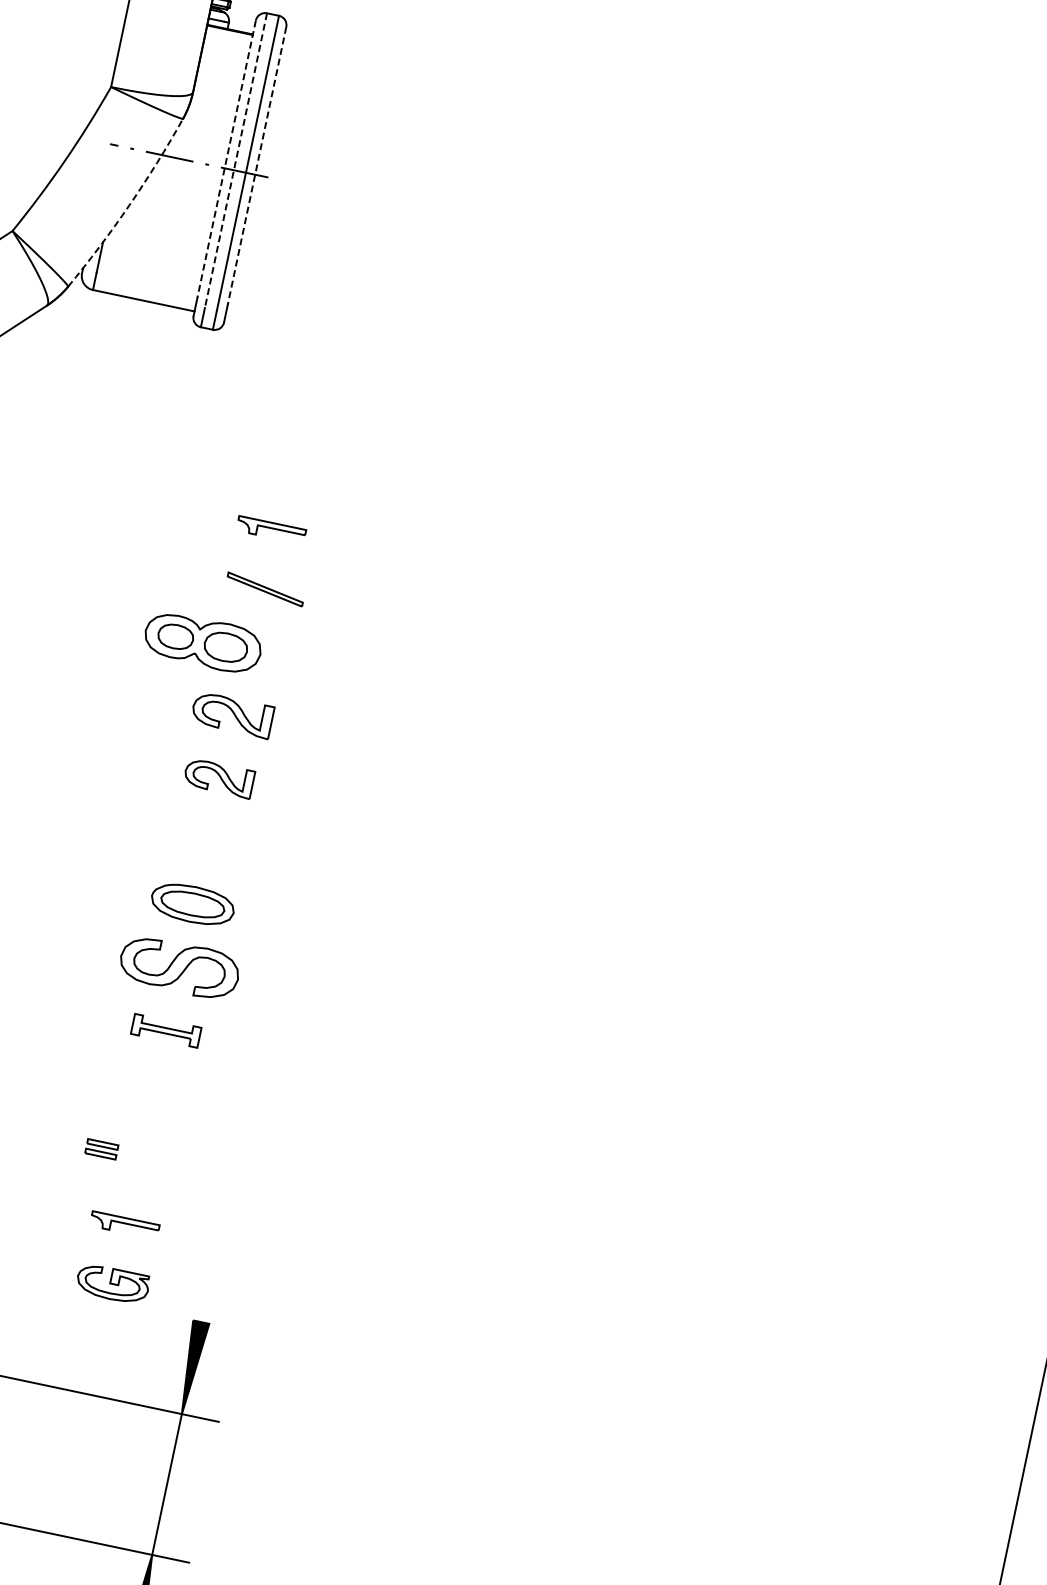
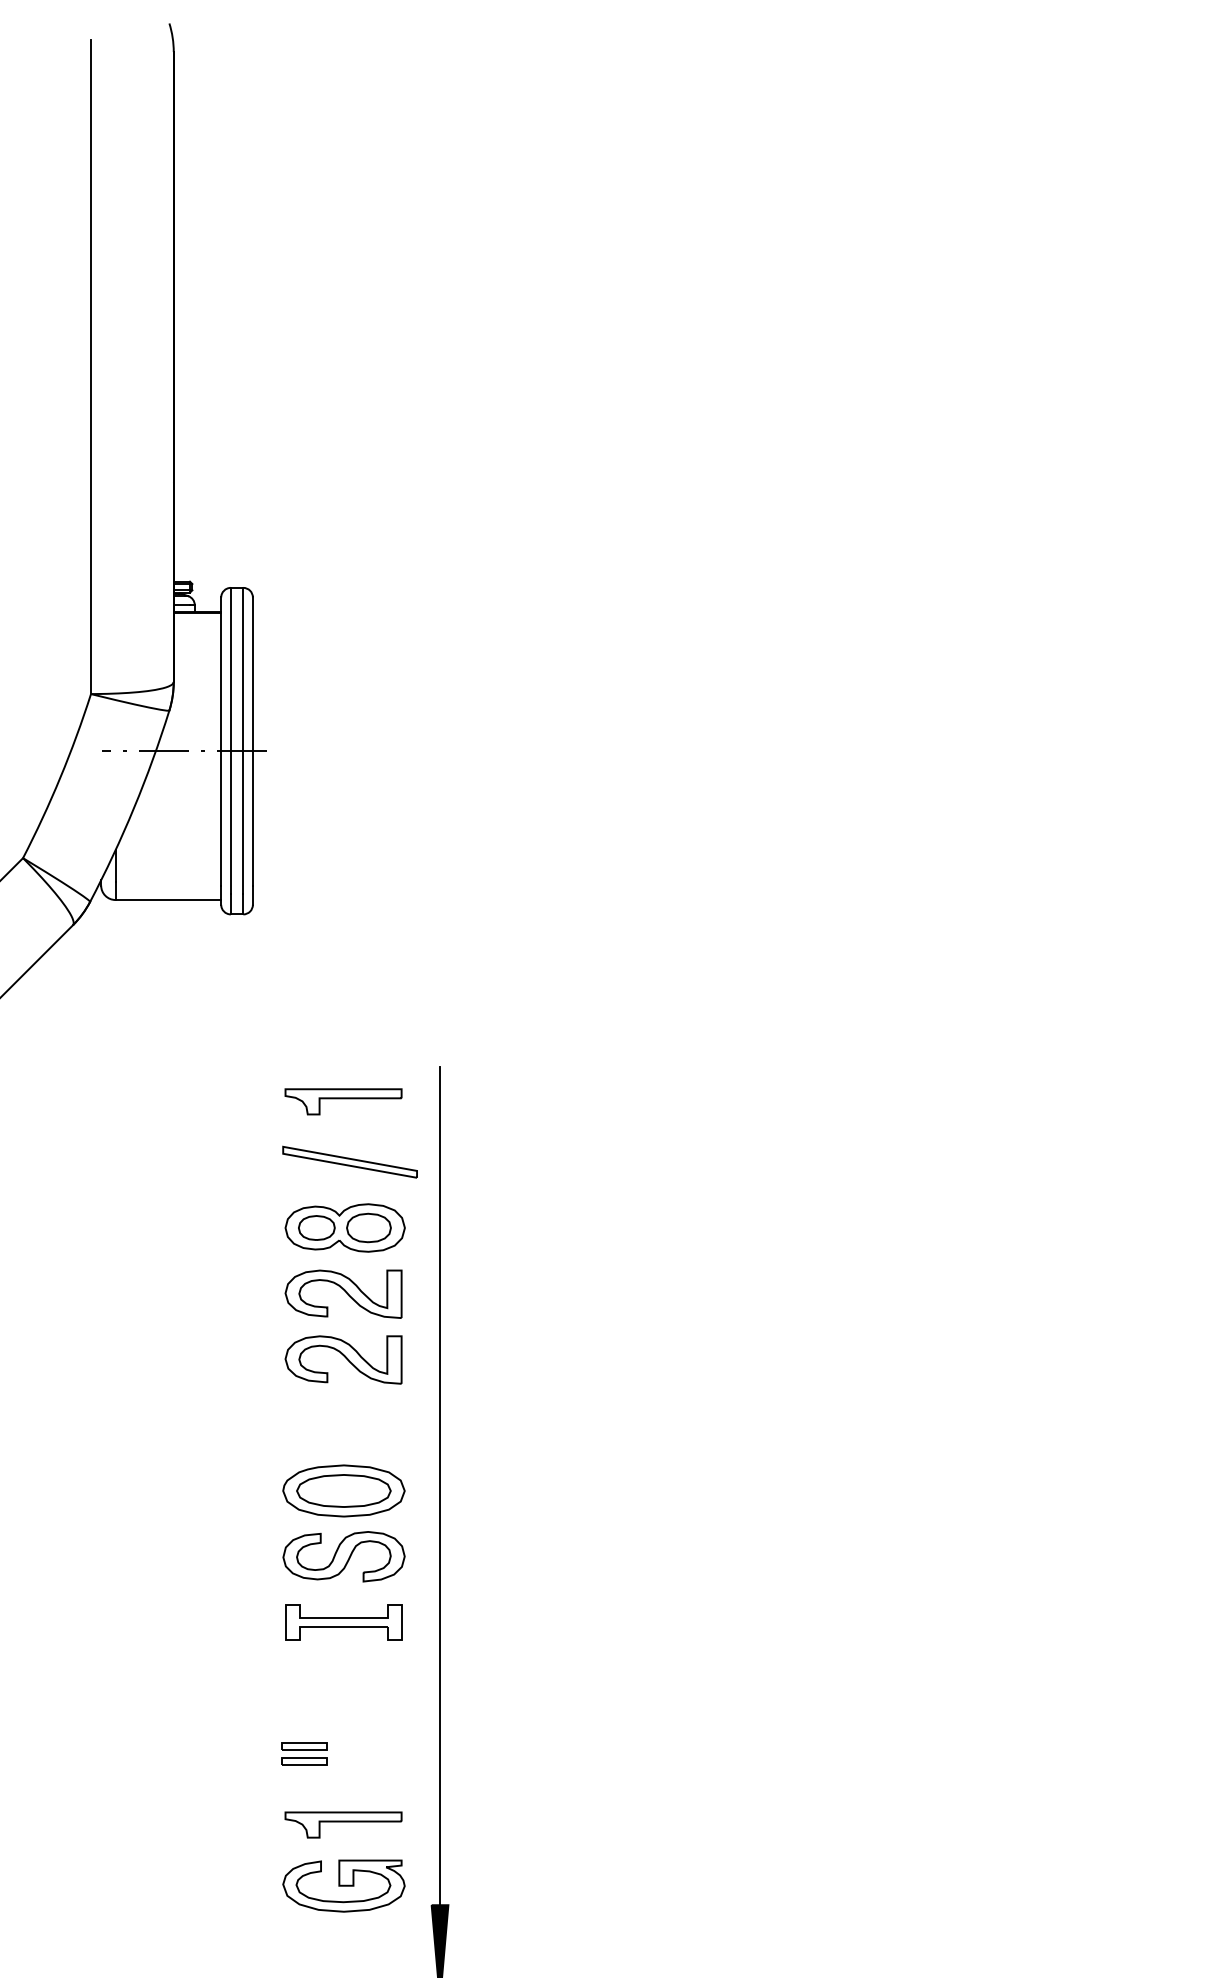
line: (226, 160) -> (221, 742), dashed -> solid
line: (235, 160) -> (230, 741), dashed -> solid
line: (256, 166) -> (252, 742), dashed -> solid
arc: (129, 205) -> (134, 808), dashed -> solid
part: (271, 529) -> (343, 1101), size x1.67
part: (264, 588) -> (349, 1161), size x1.67
part: (202, 641) -> (344, 1227), moved
part: (232, 714) -> (343, 1293), size x1.43
part: (219, 777) -> (343, 1359), size x1.67
part: (192, 903) -> (343, 1490), size x1.43
line: (286, 918) -> (440, 1485), added
part: (165, 1030) -> (343, 1622), size x1.67
part: (101, 1148) -> (304, 1753), size x1.43
part: (124, 1224) -> (343, 1824), size x1.67
part: (112, 1283) -> (343, 1885), size x1.67

